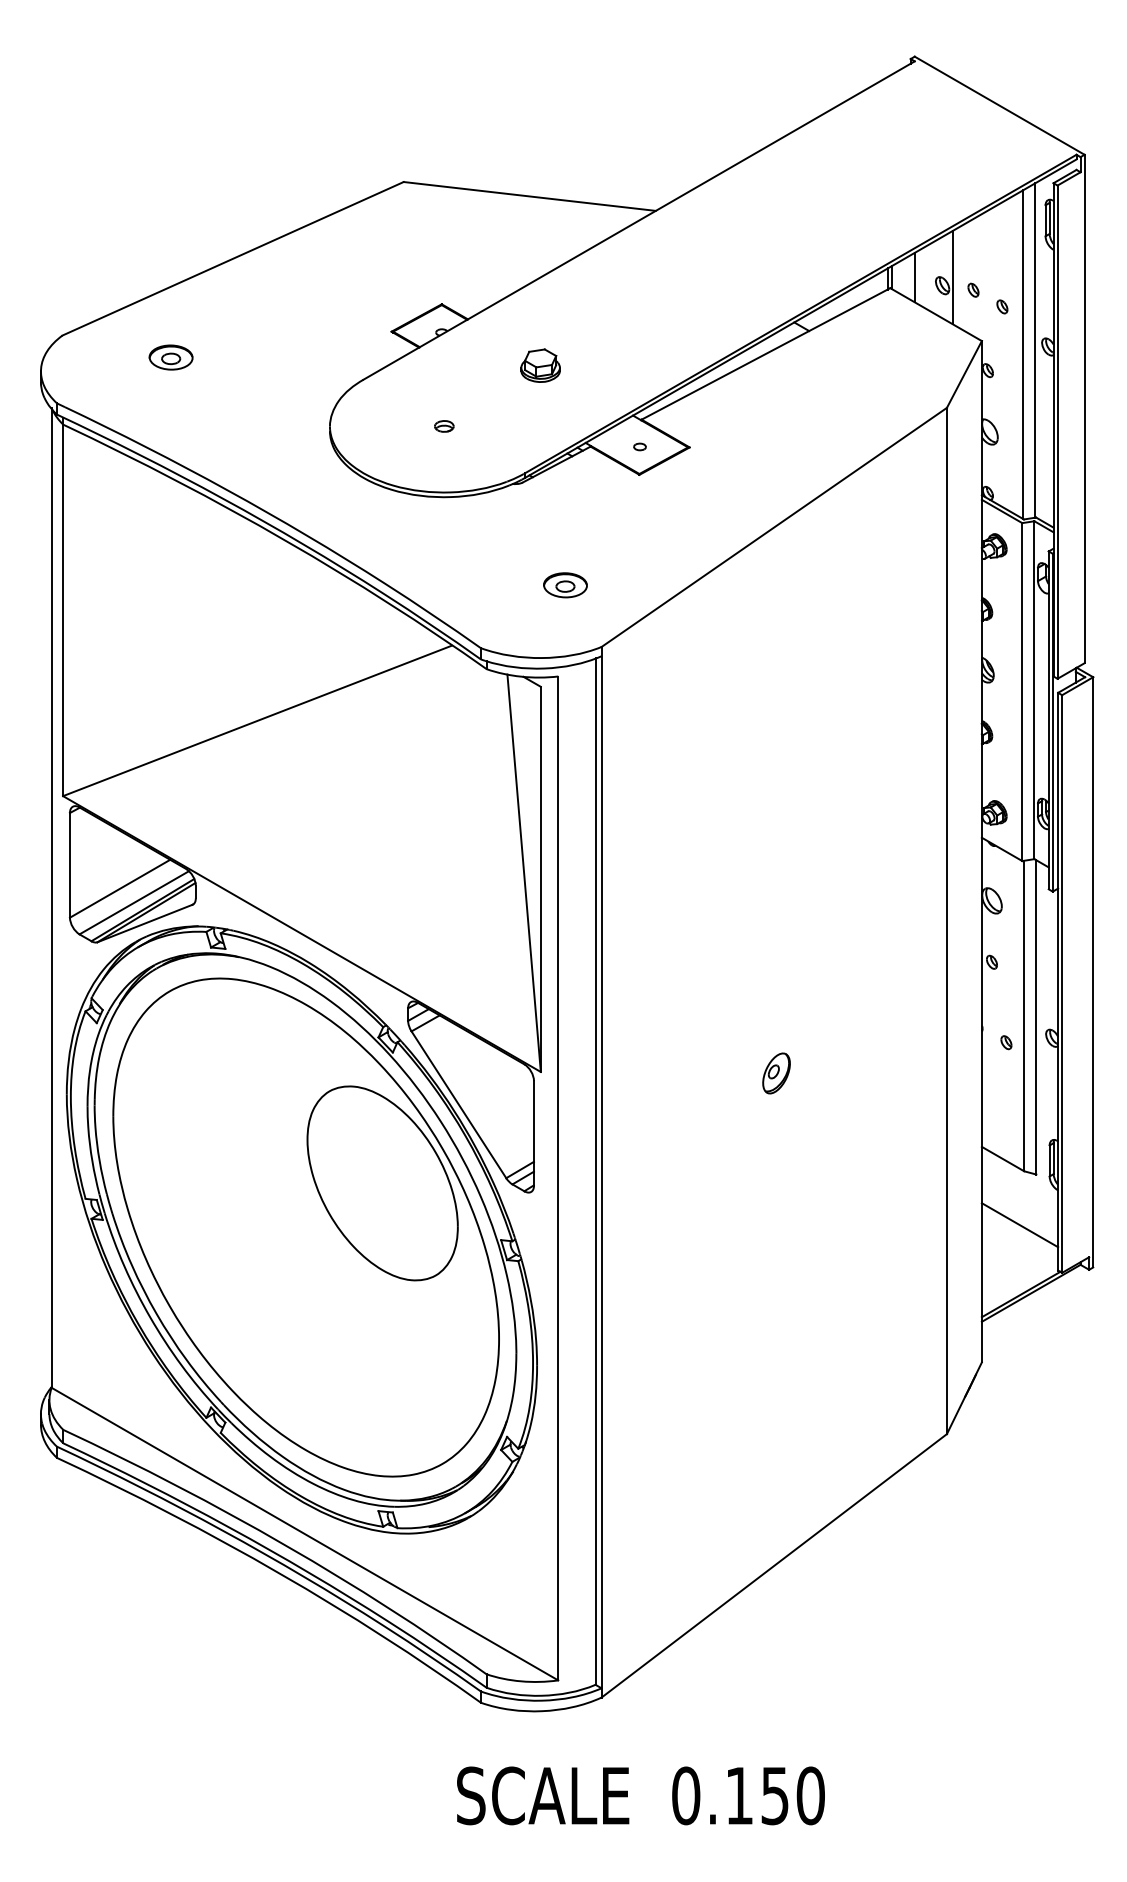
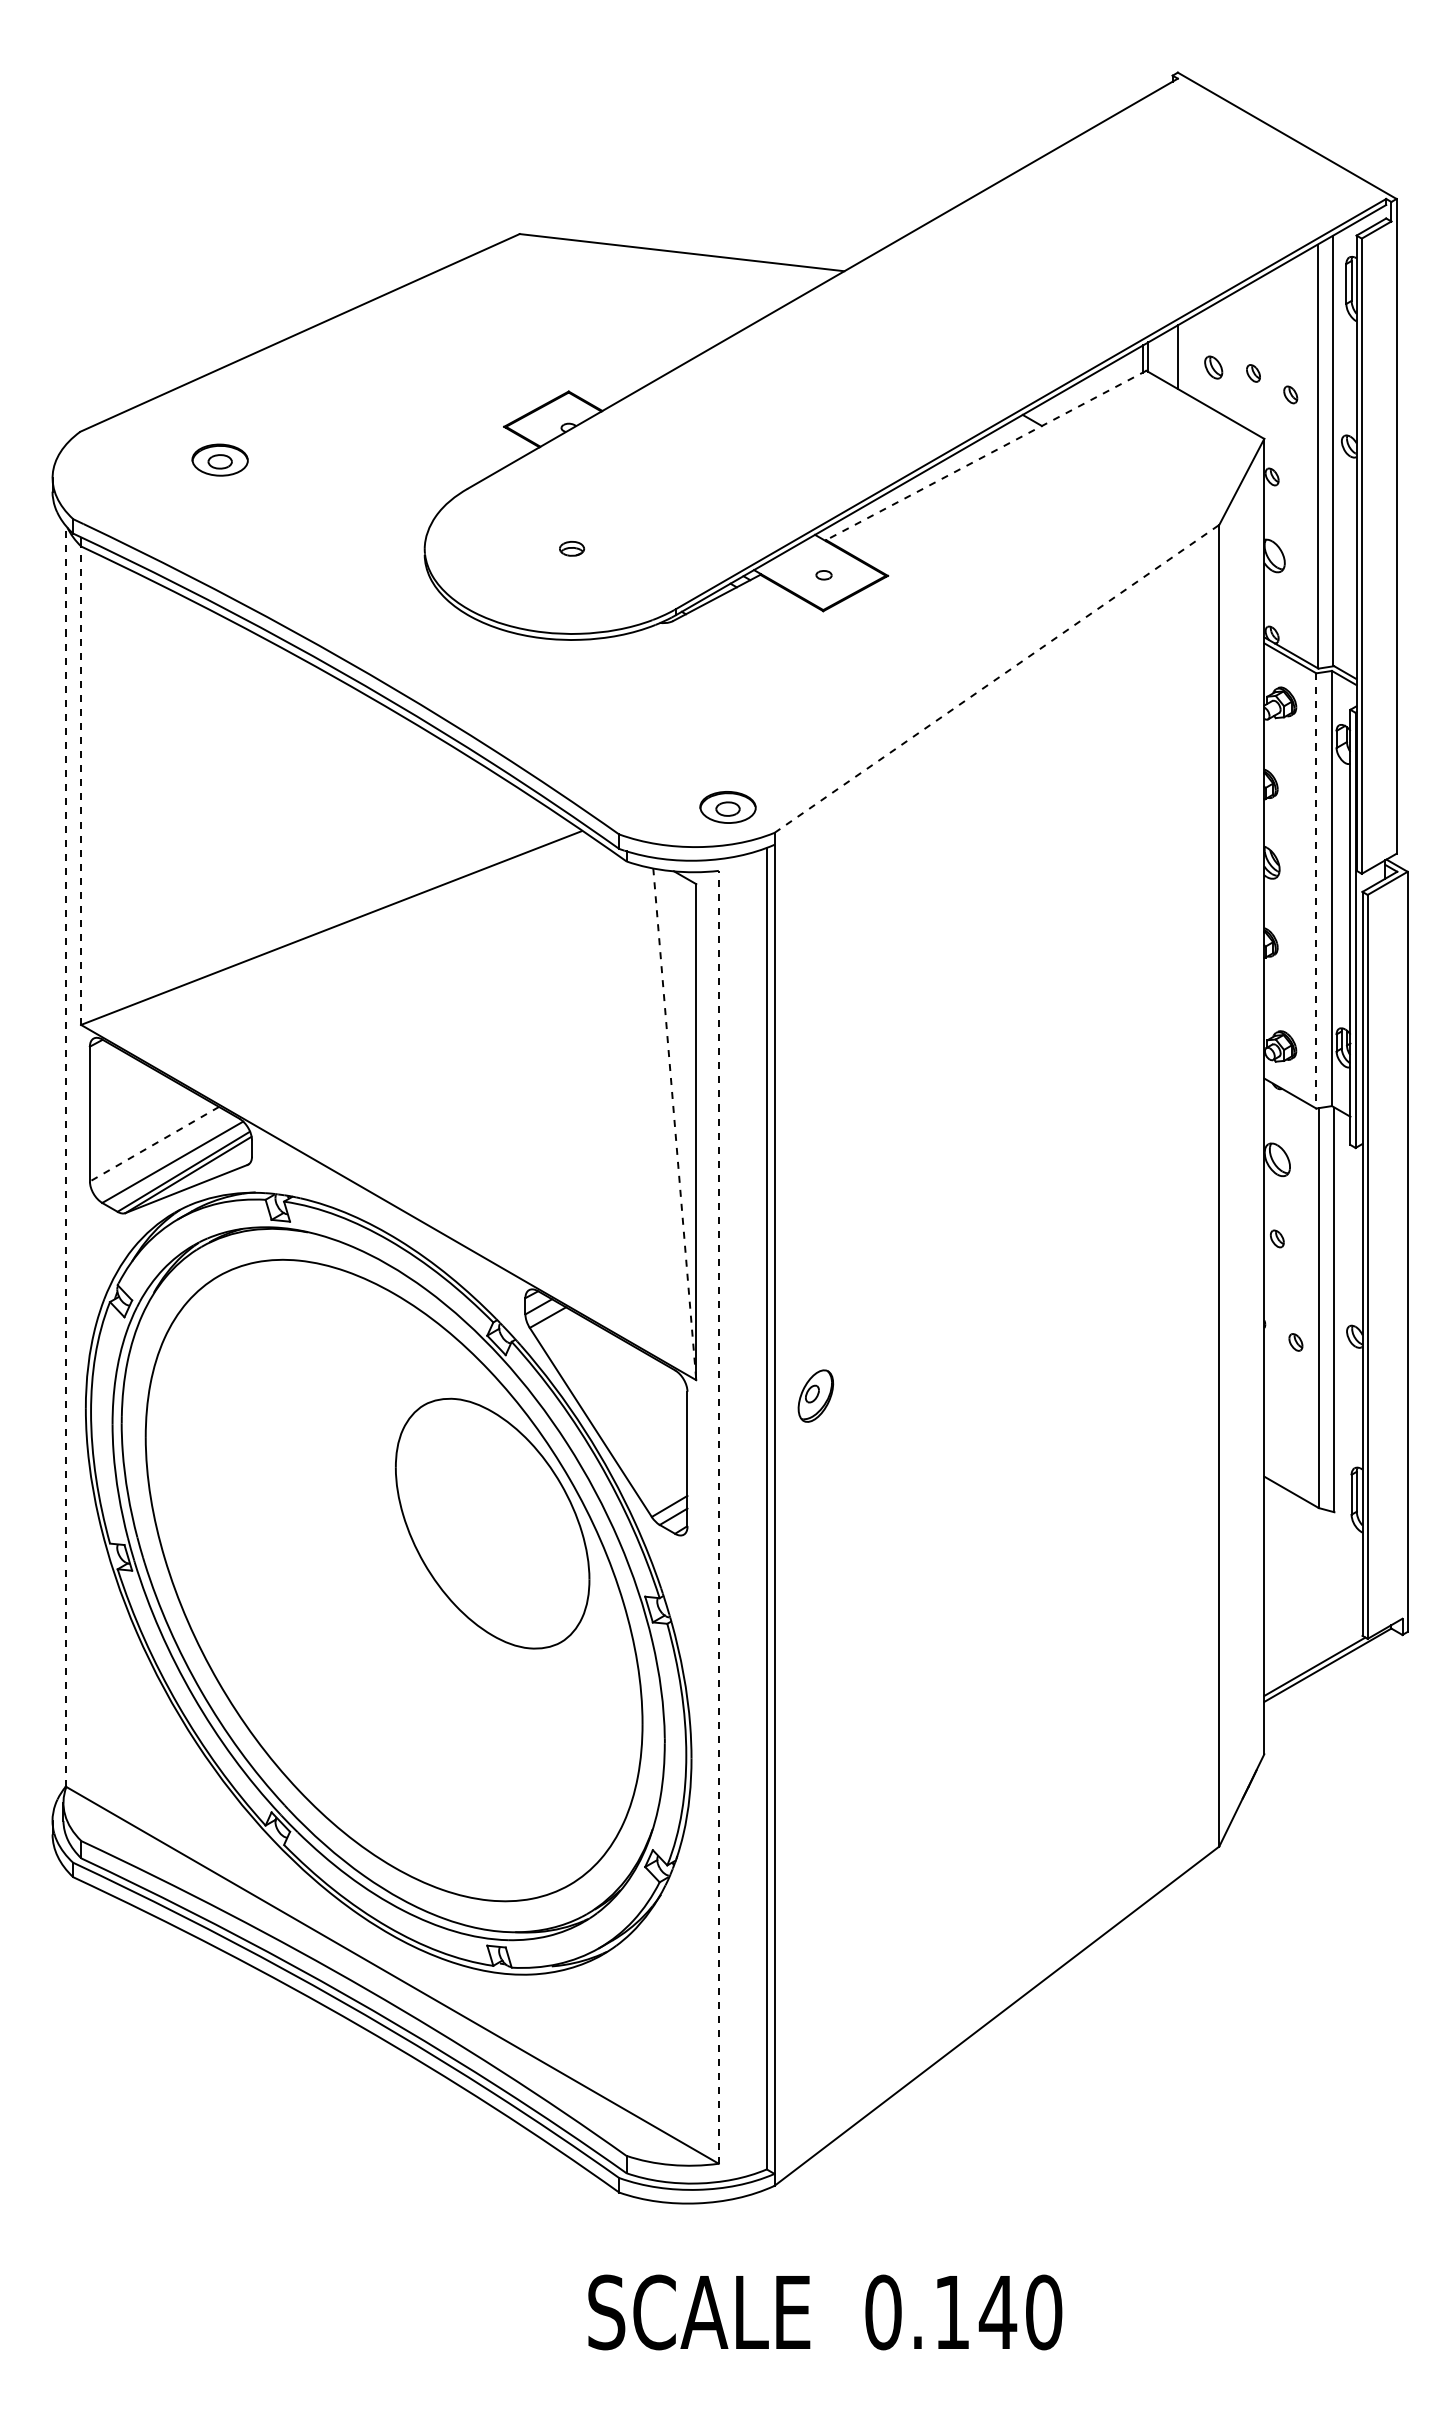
line: (952, 277) -> (1226, 357), removed
line: (765, 353) -> (985, 455), solid -> dashed
part: (540, 365) -> (695, 470), removed
line: (774, 527) -> (997, 678), solid -> dashed
part: (565, 585) -> (727, 807), moved
line: (63, 610) -> (81, 785), solid -> dashed
line: (1022, 691) -> (1316, 890), solid -> dashed
line: (523, 873) -> (674, 1124), solid -> dashed
line: (120, 888) -> (154, 1144), solid -> dashed
line: (51, 898) -> (66, 1156), solid -> dashed
part: (776, 1073) -> (815, 1395), moved
line: (558, 1177) -> (718, 1516), solid -> dashed
line: (1020, 1225) -> (1313, 1577), removed
text: (774, 1796) -> (997, 2313), 0.150 -> 0.140

